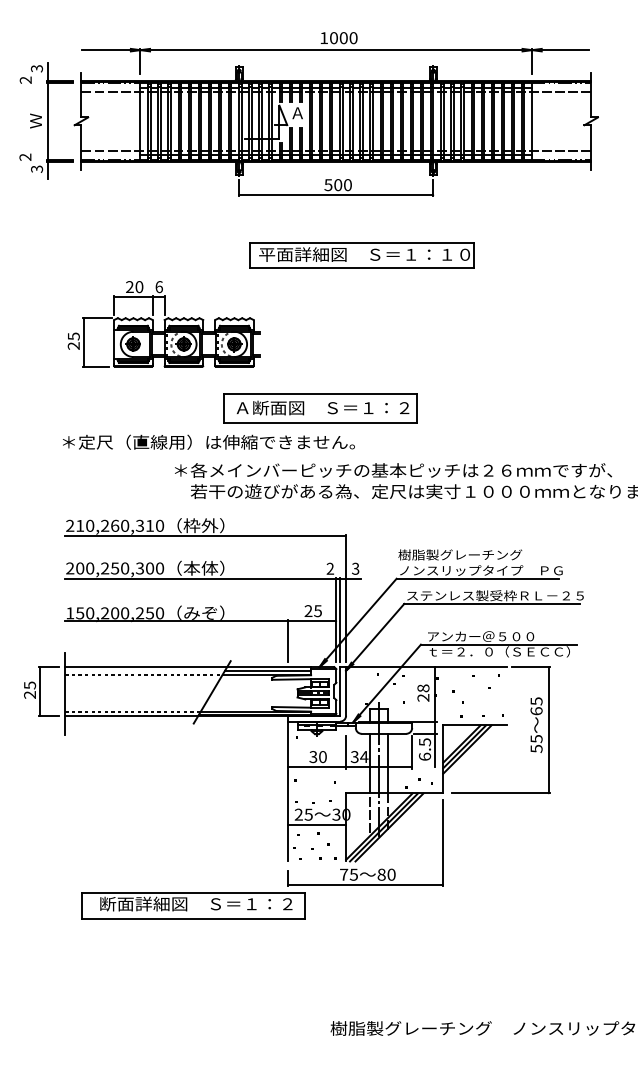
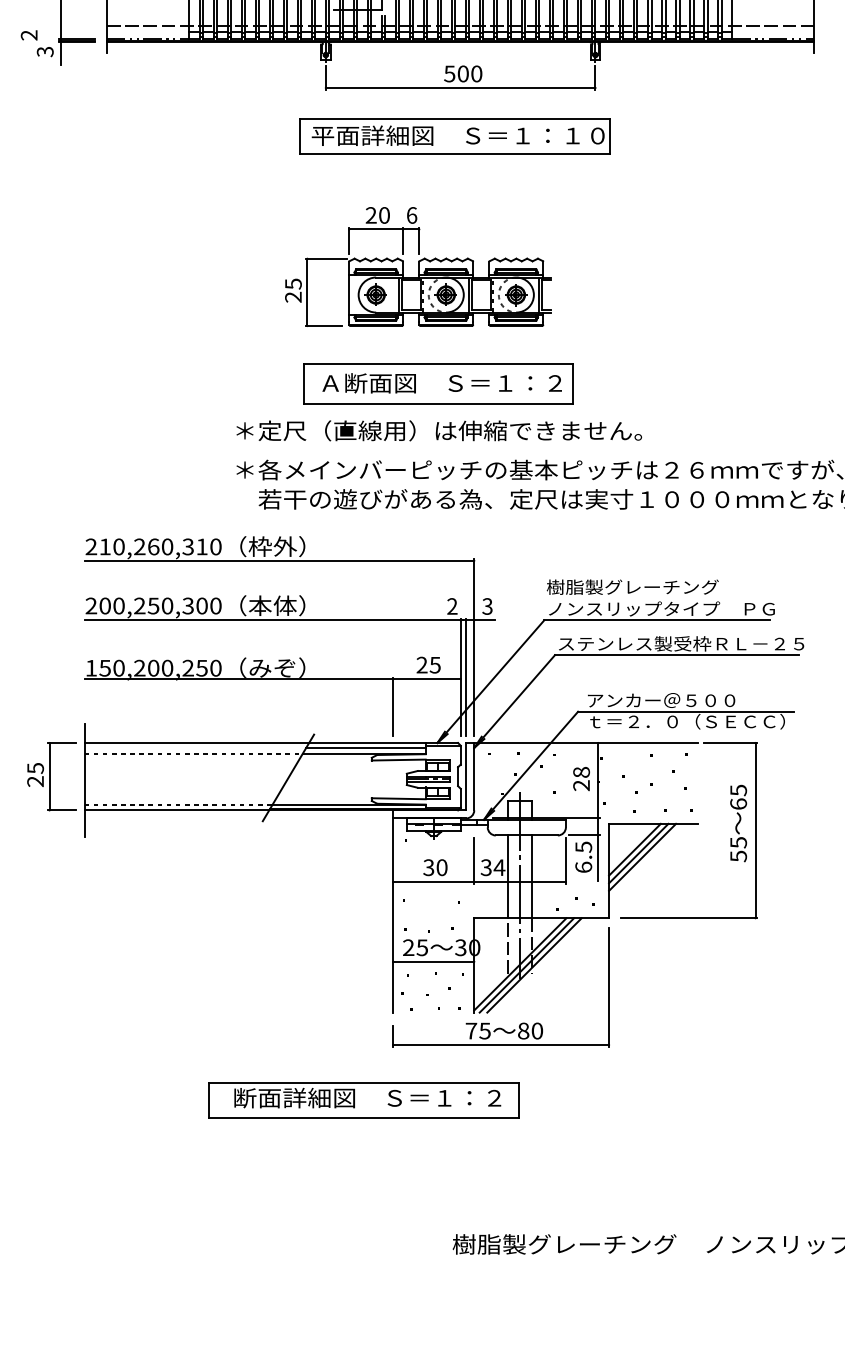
part: (361, 255) -> (453, 136), moved
part: (163, 324) -> (417, 267), moved
text: (208, 441) -> (438, 429), moved
part: (193, 905) -> (363, 1100), moved

